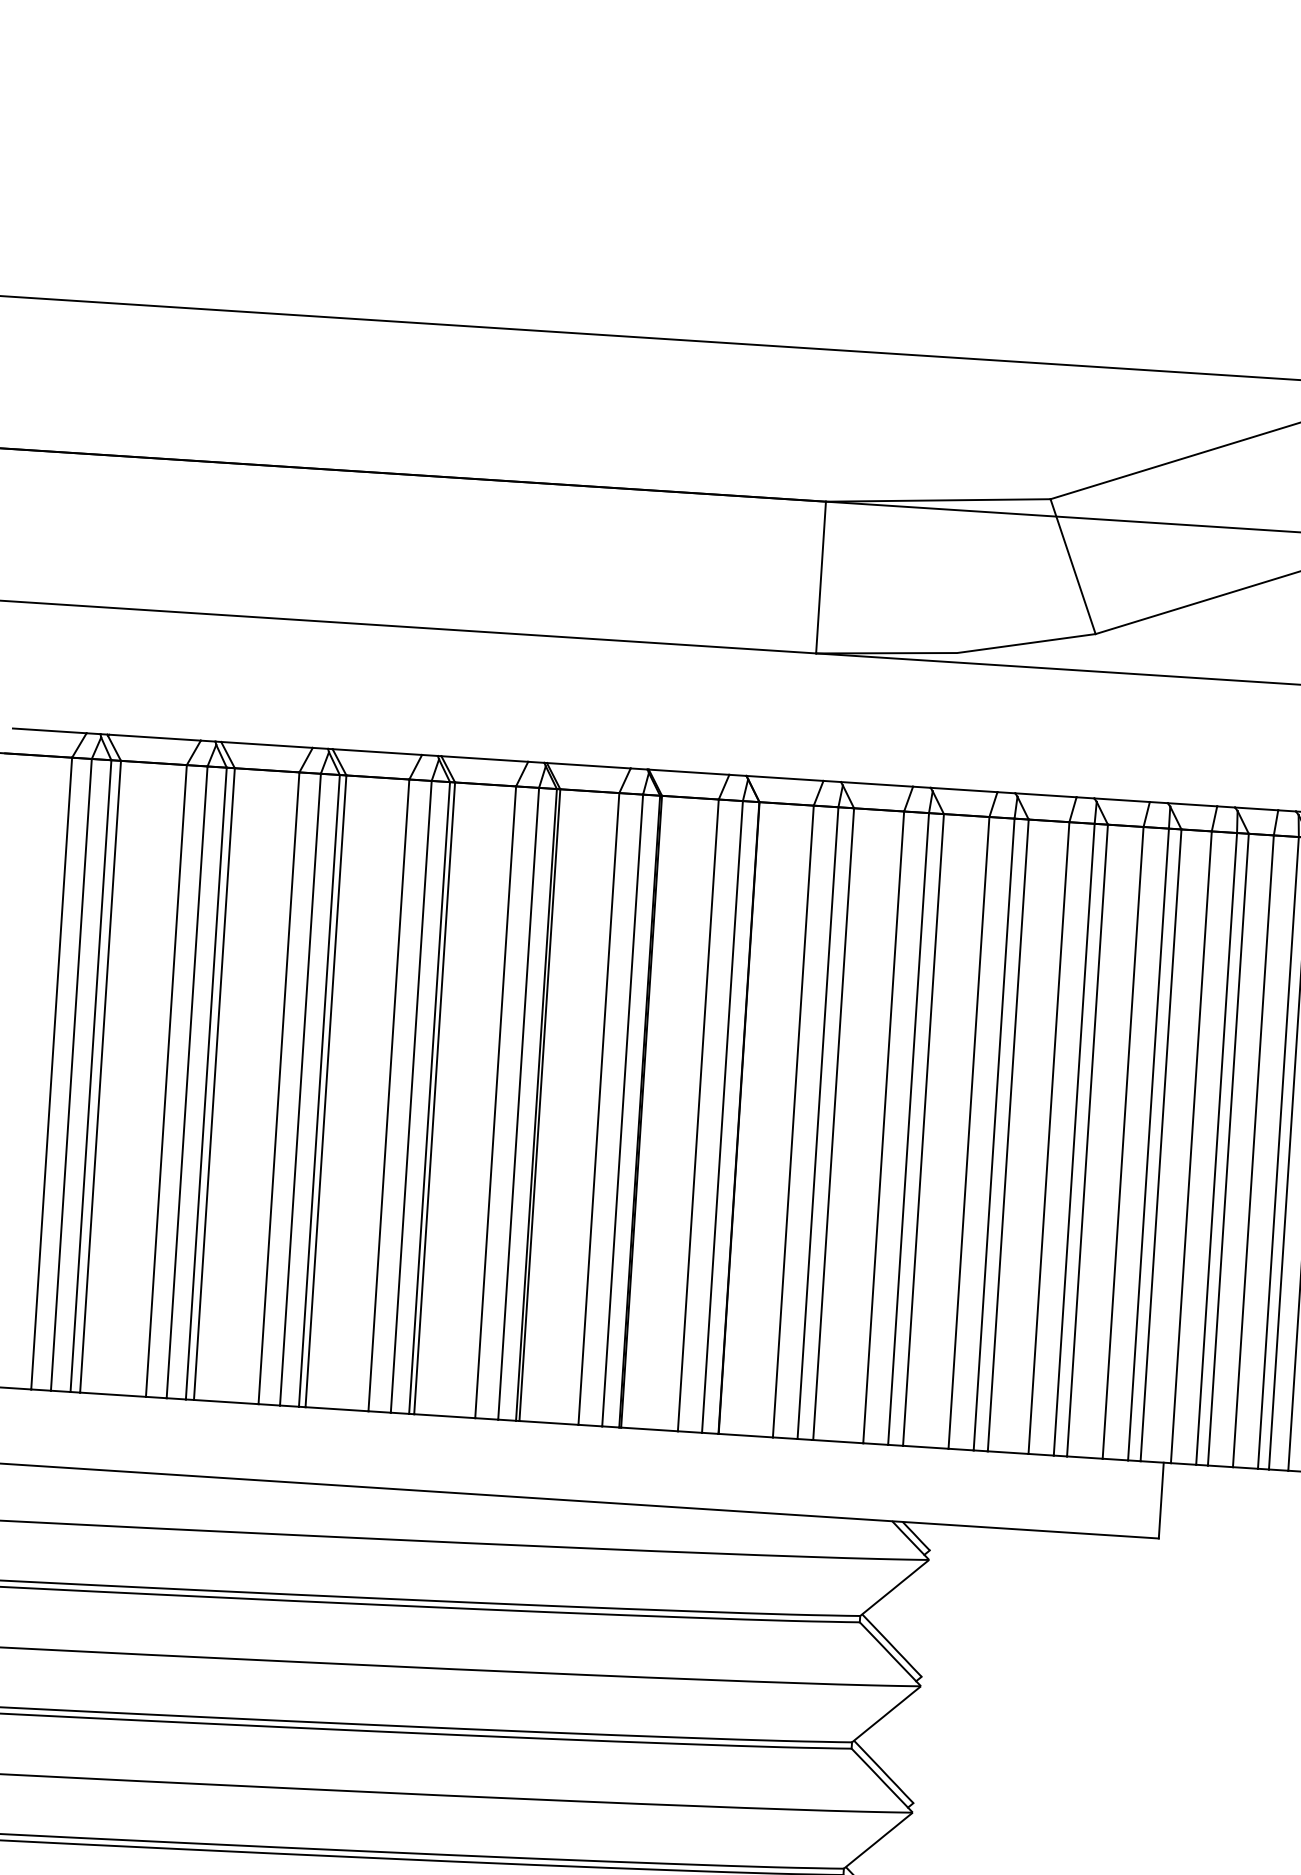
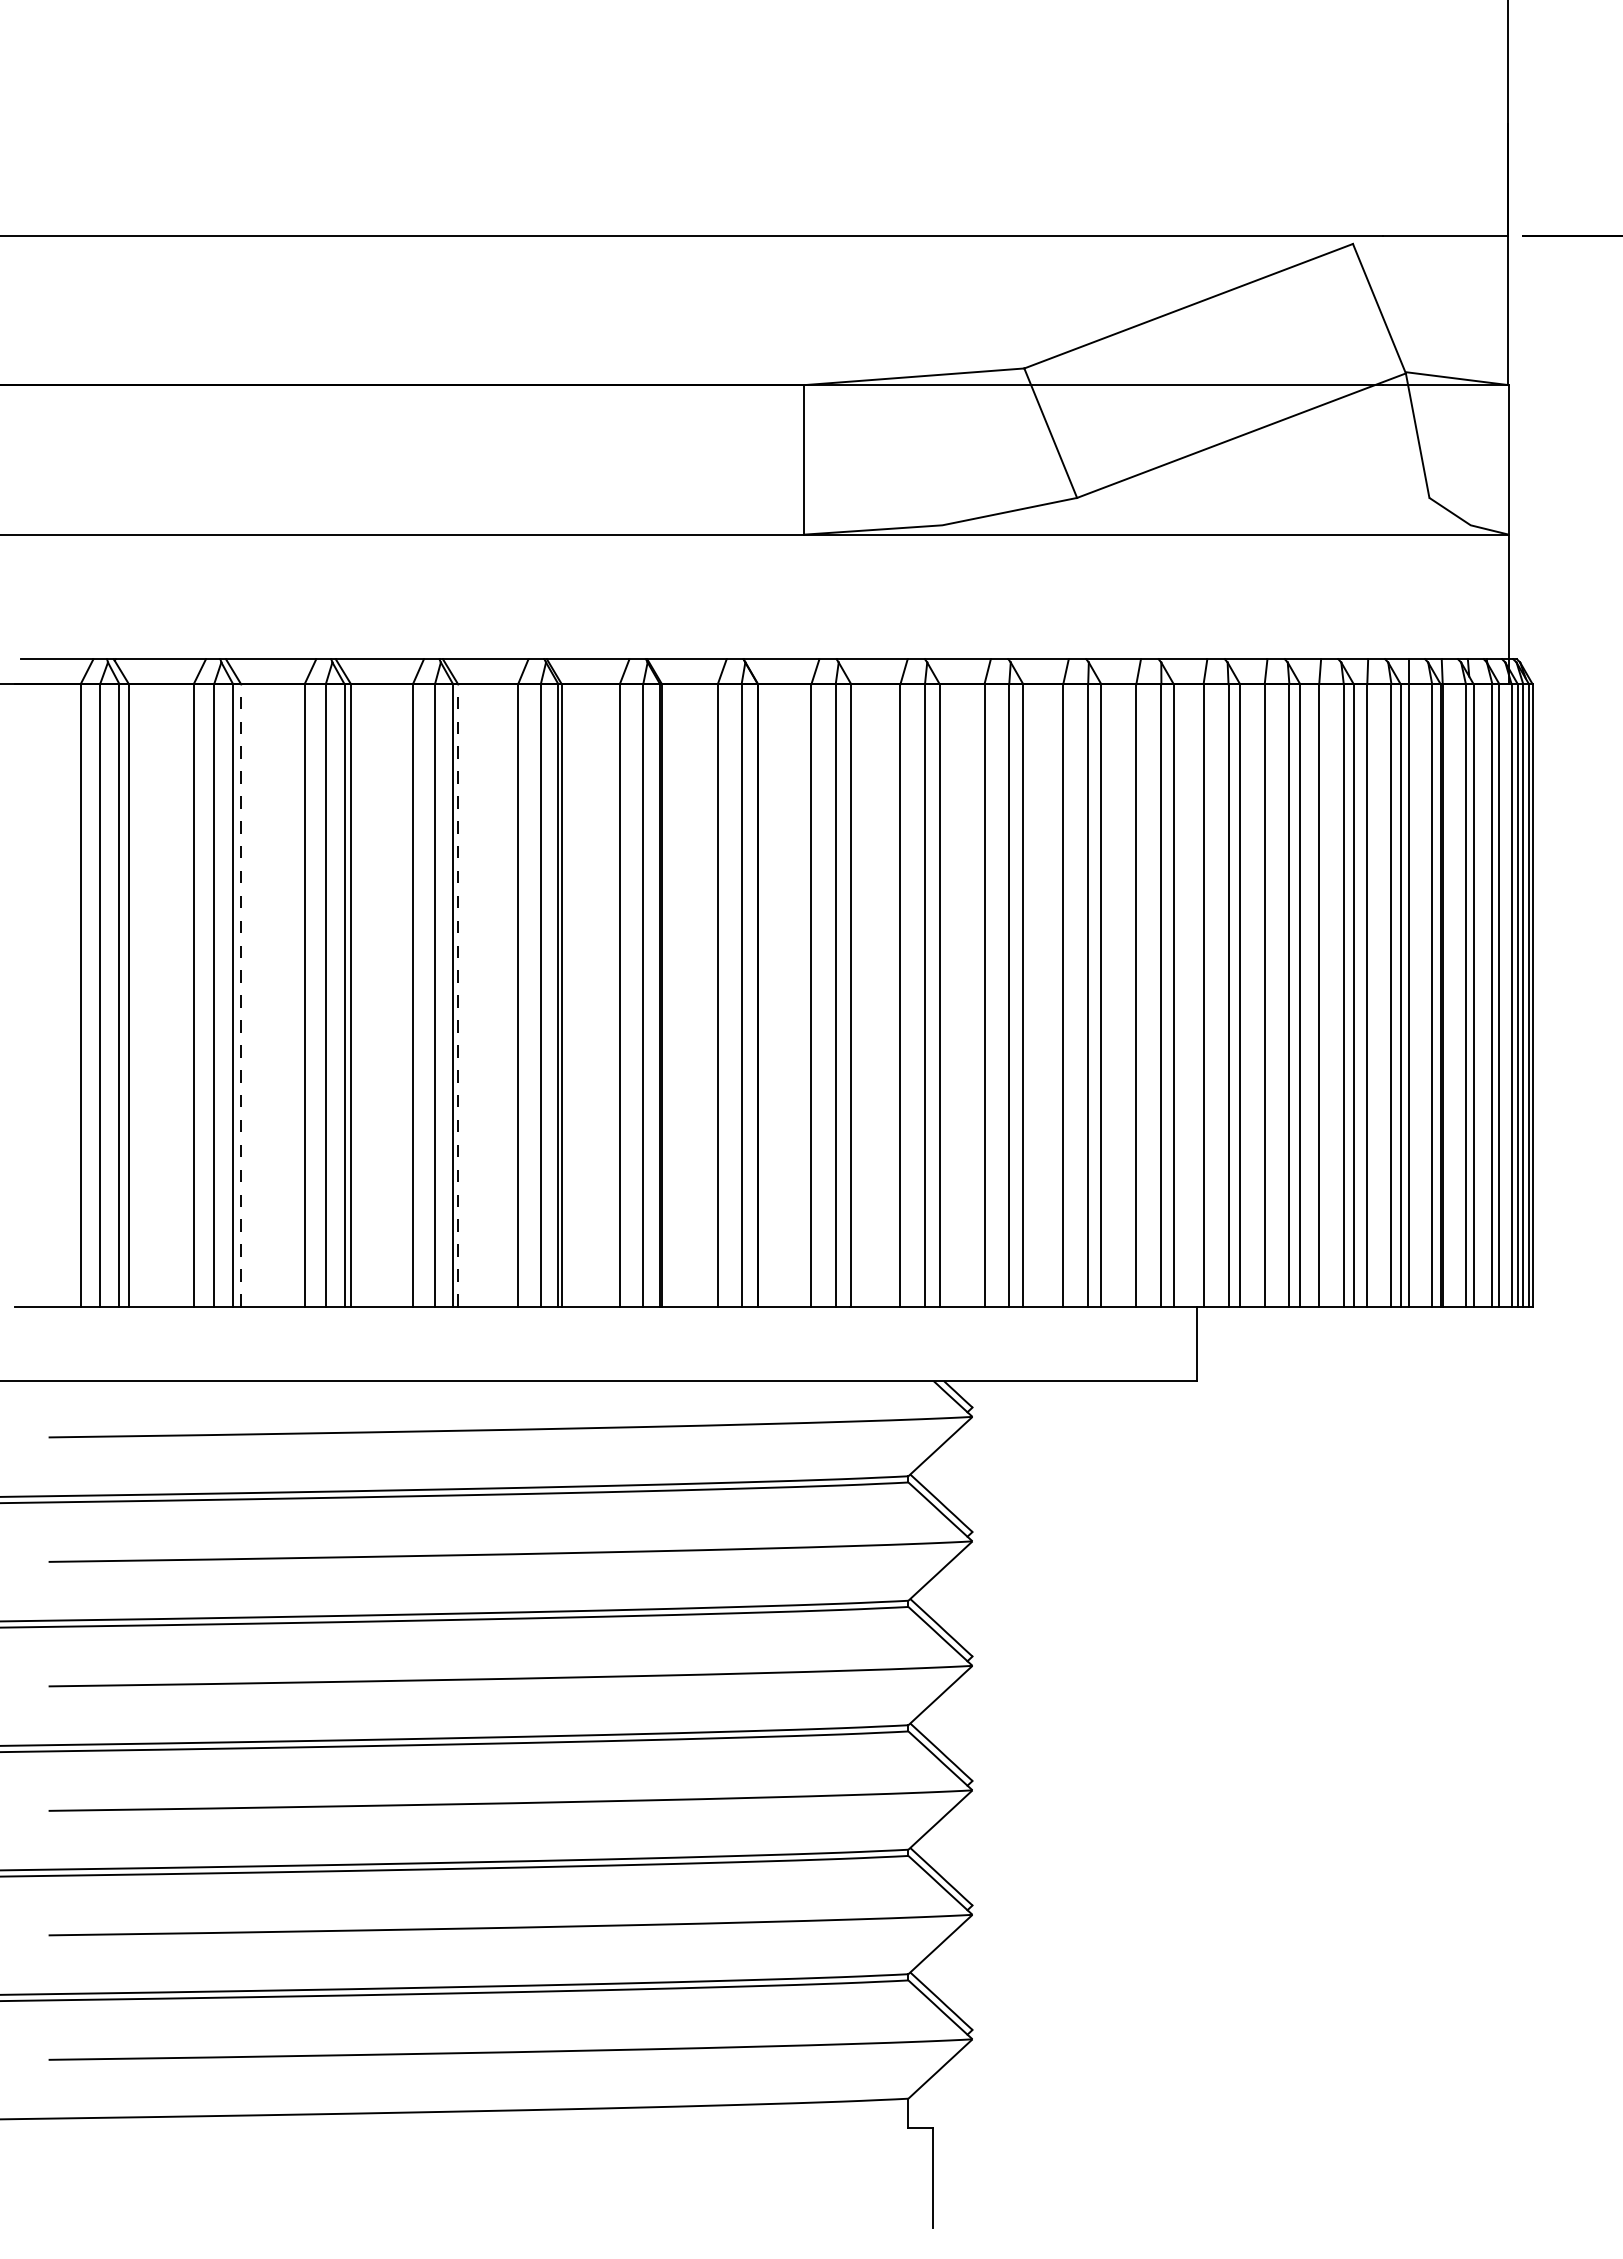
line: (214, 1083) -> (241, 994), solid -> dashed
line: (435, 1097) -> (458, 994), solid -> dashed

